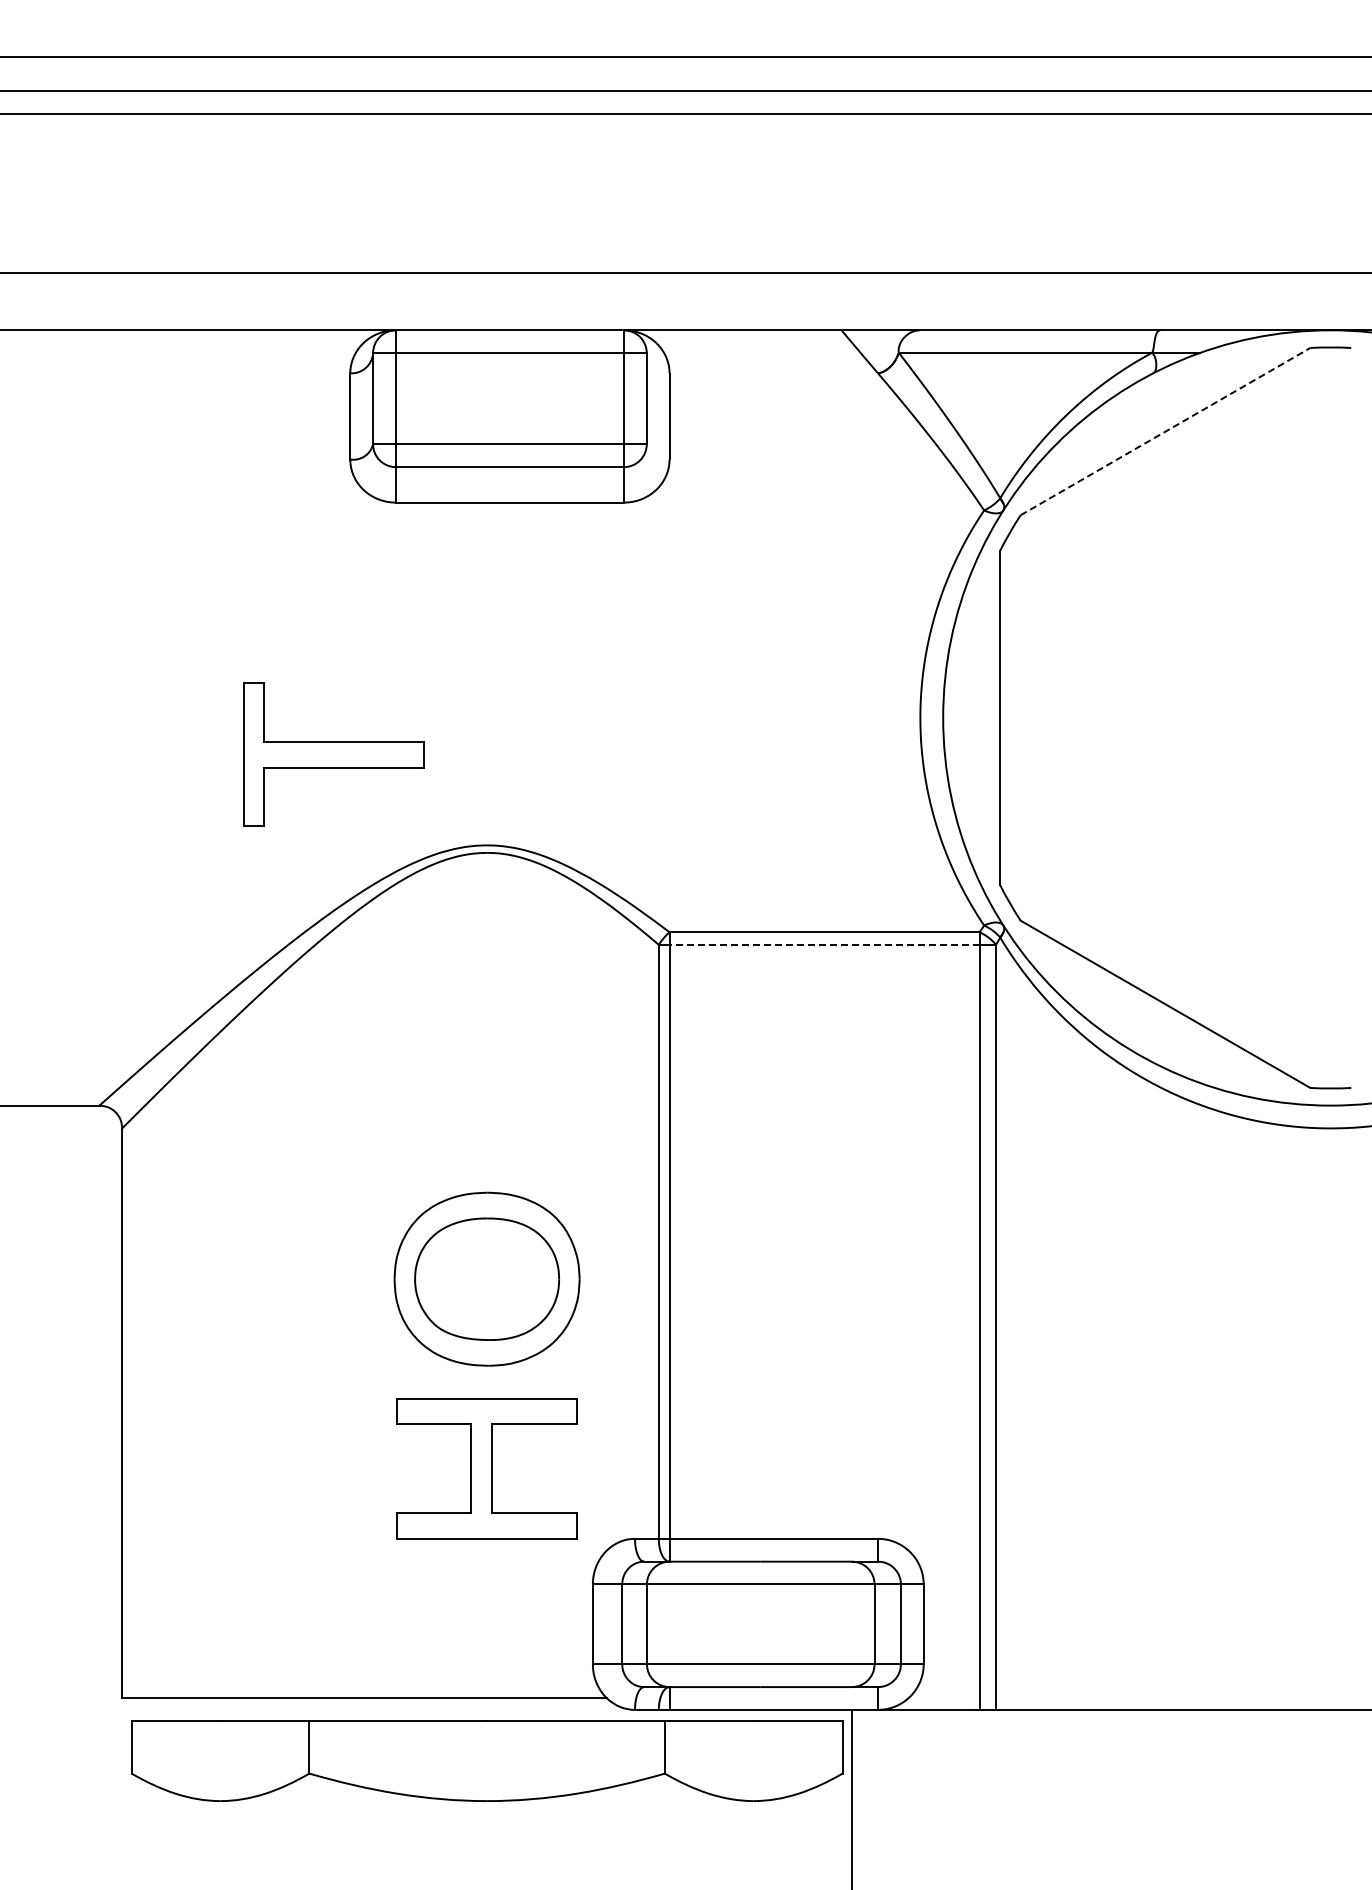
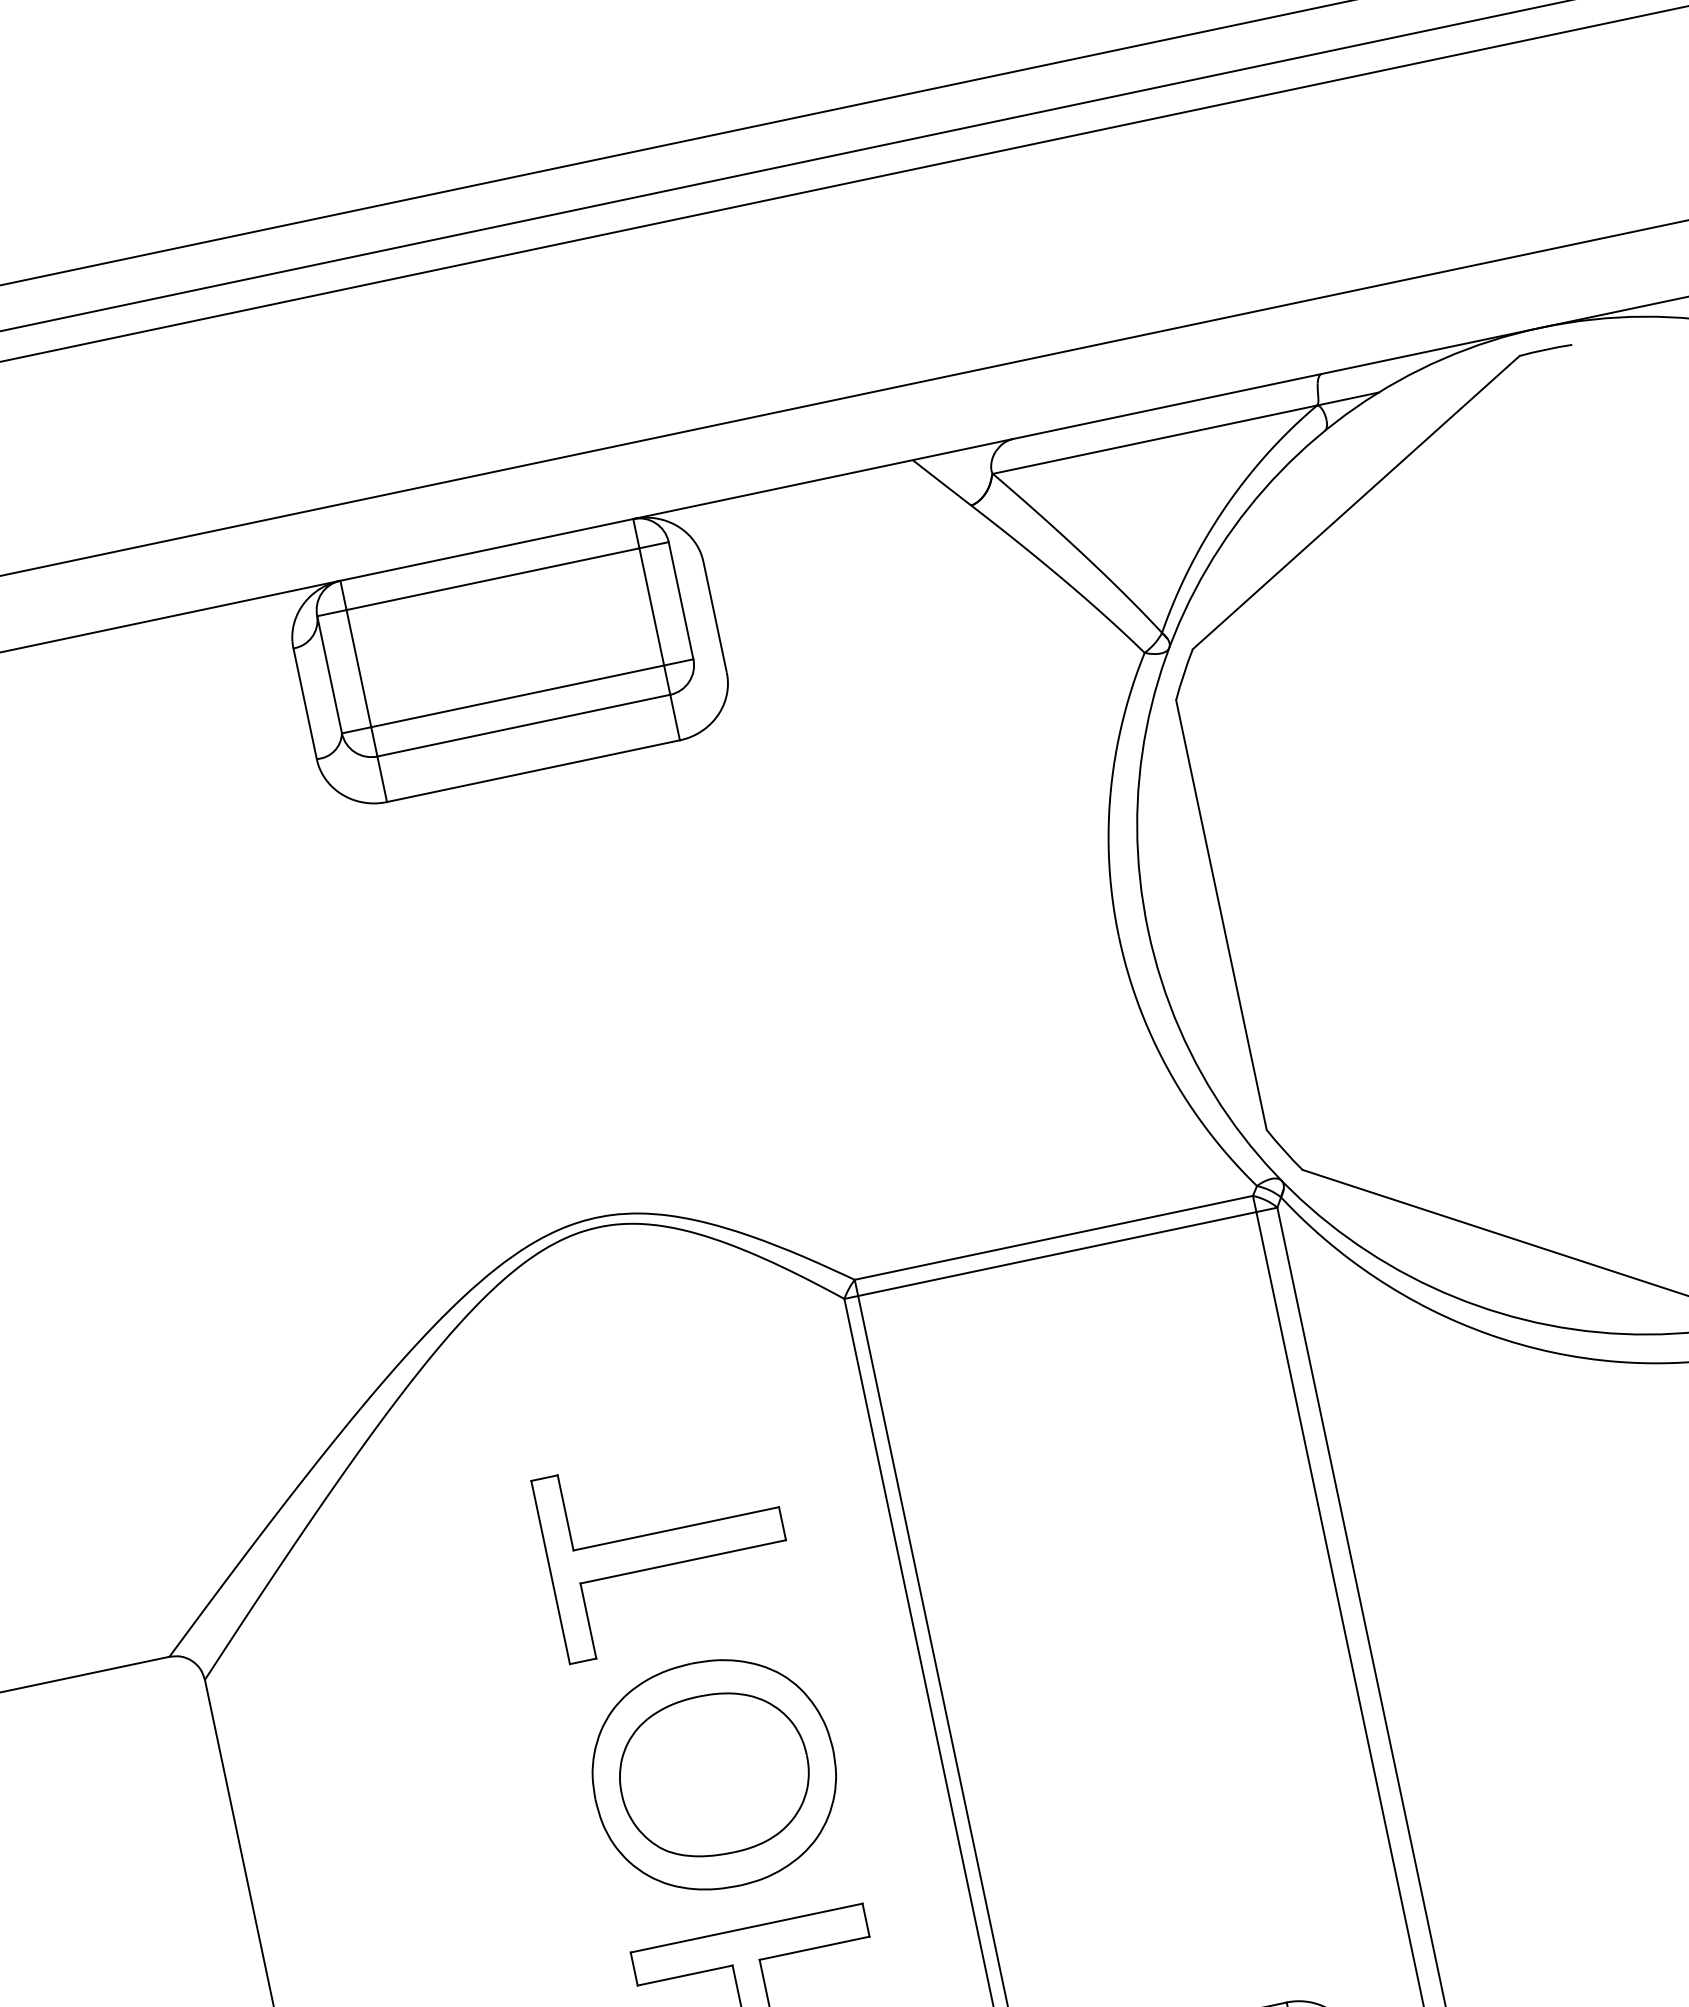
line: (1165, 431) -> (1356, 502), dashed -> solid
part: (333, 754) -> (665, 1548), moved
line: (824, 944) -> (1057, 1253), dashed -> solid

